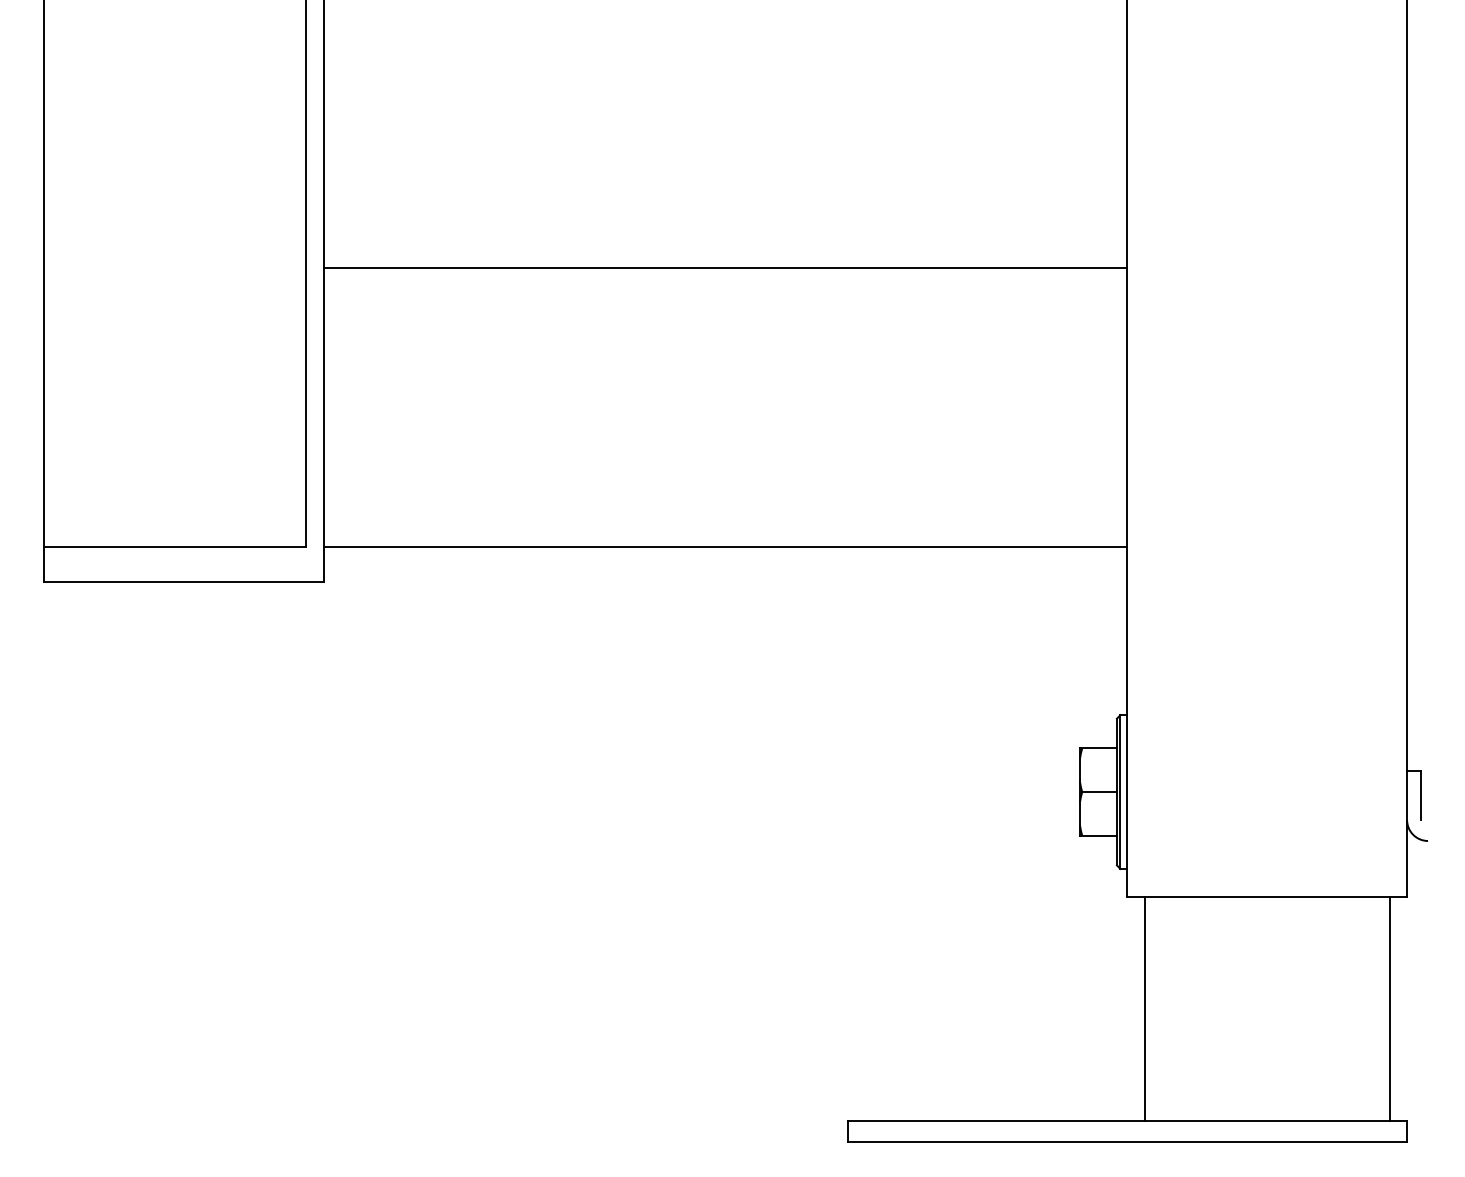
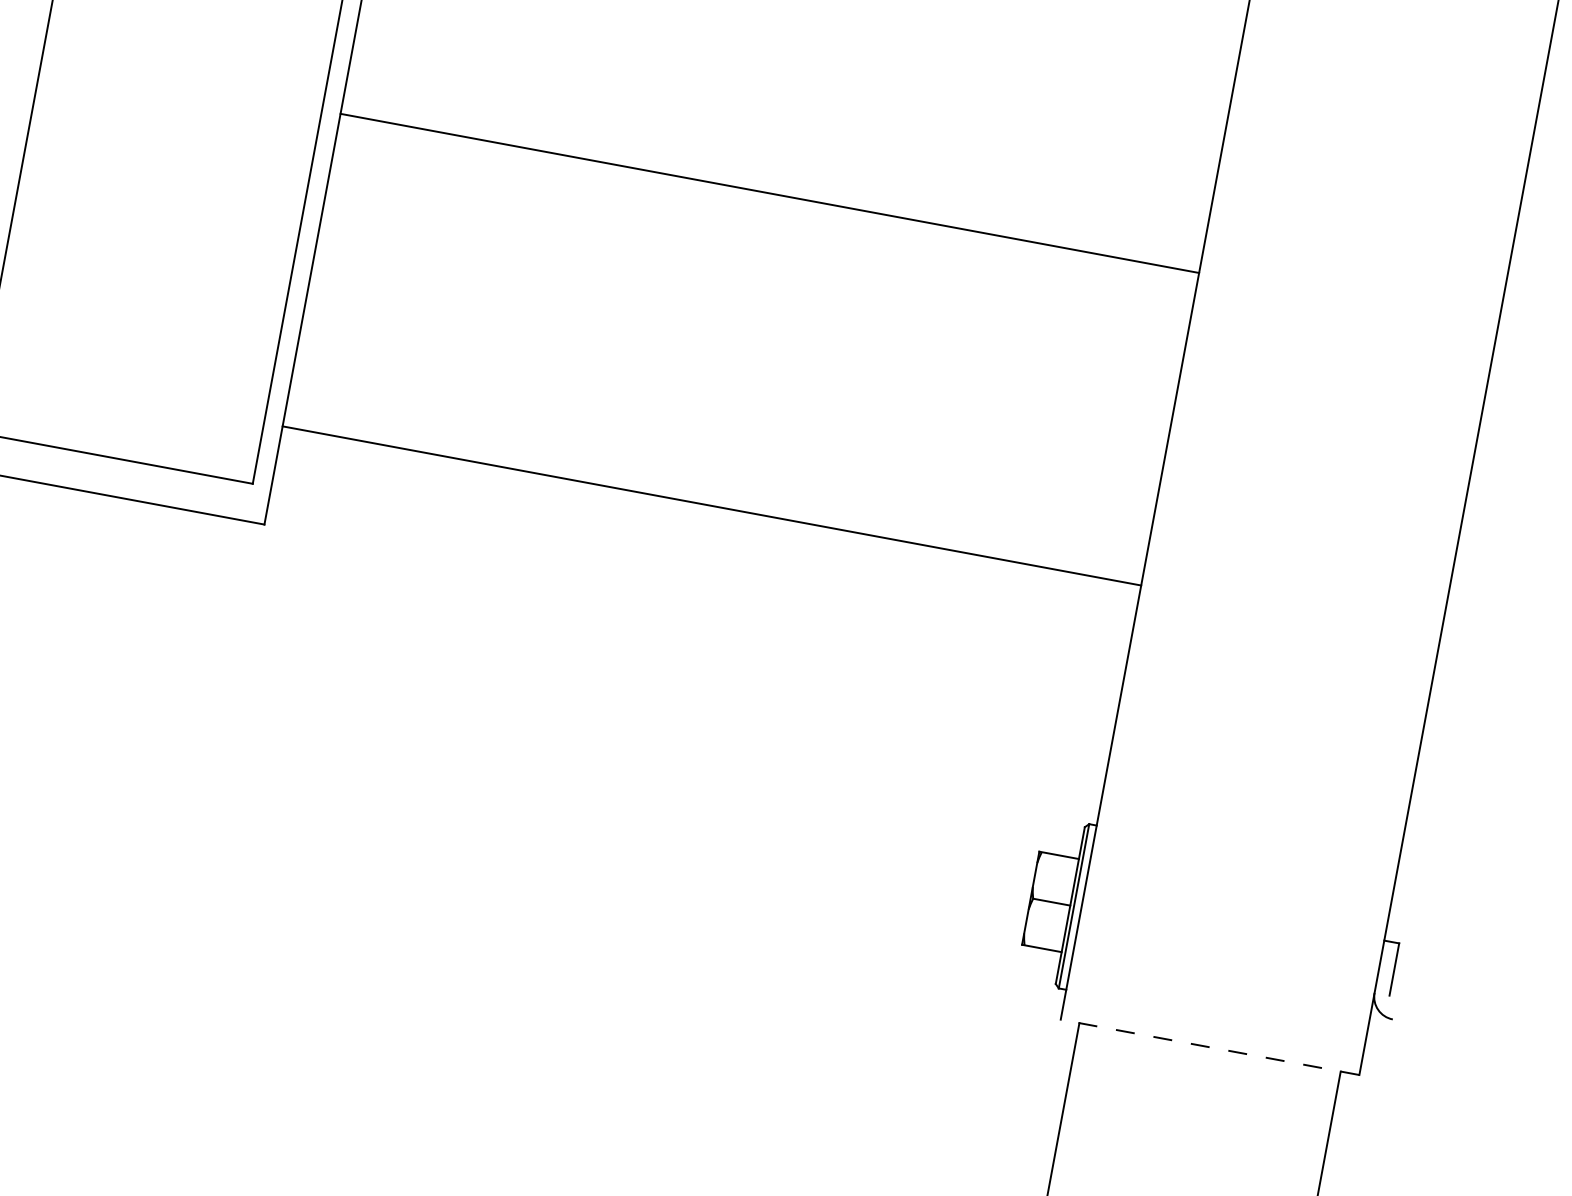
line: (725, 267) -> (769, 193), moved
line: (725, 547) -> (711, 506), moved
line: (1267, 896) -> (1210, 1046), solid -> dashed

